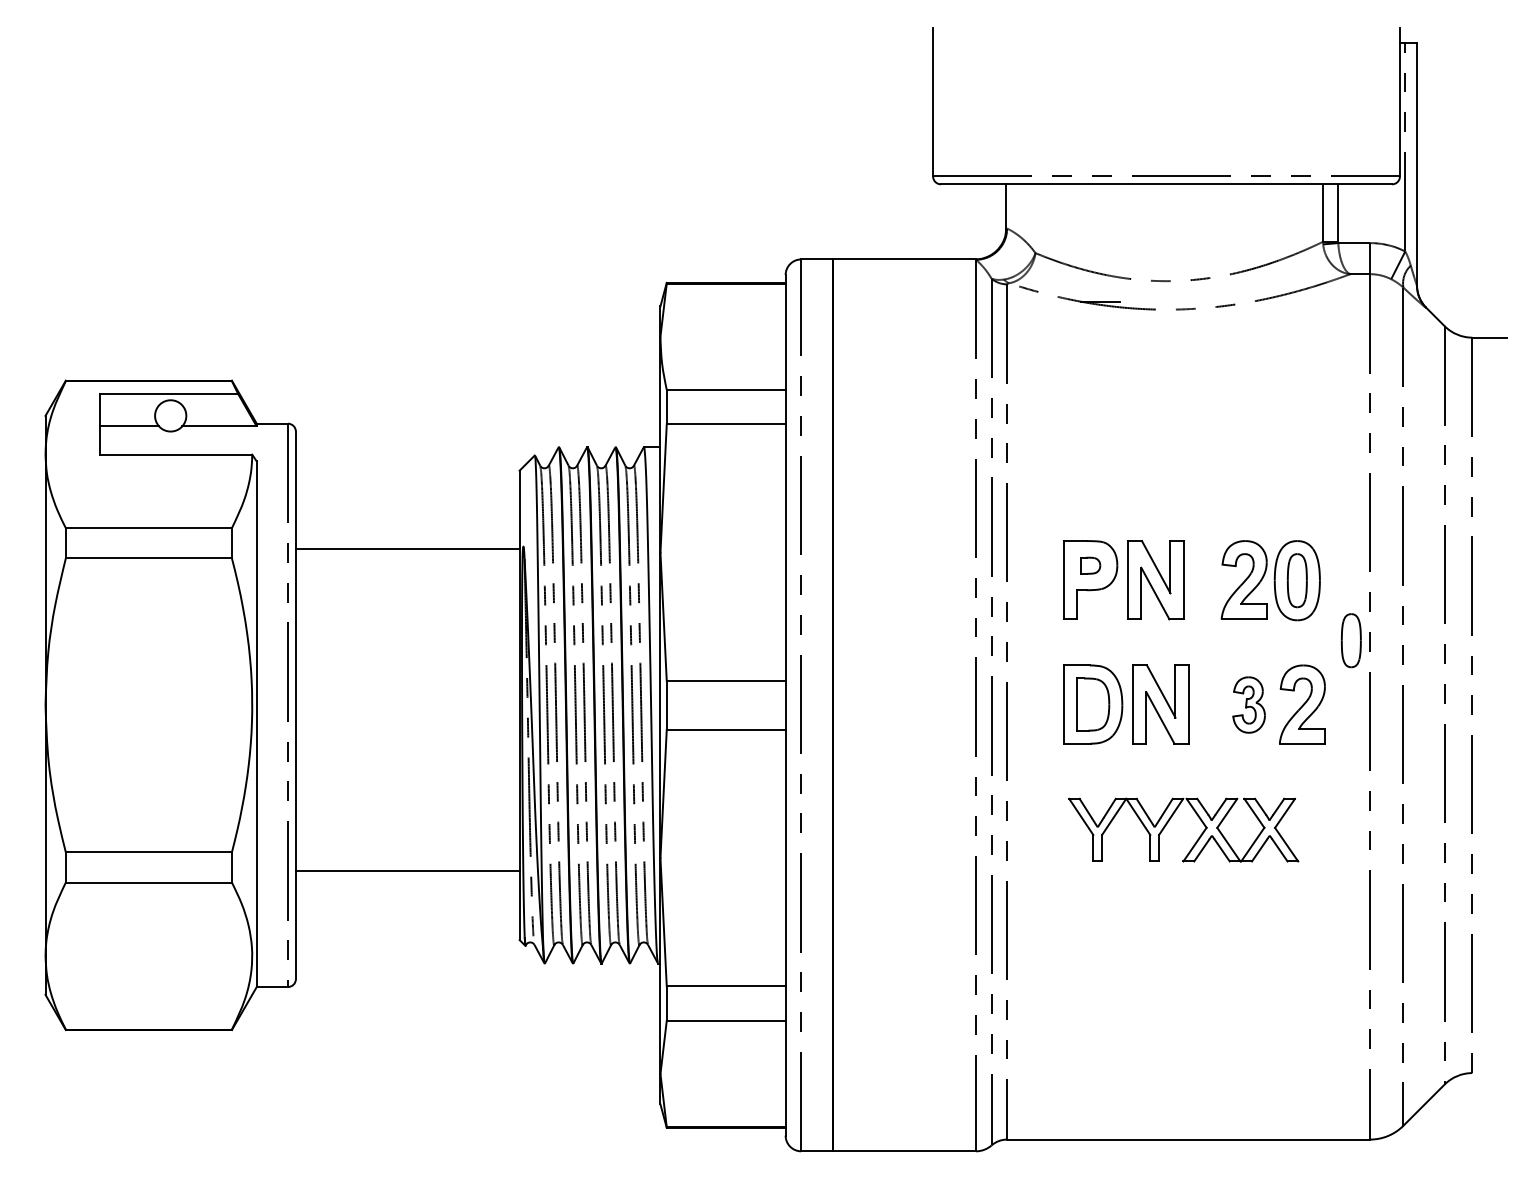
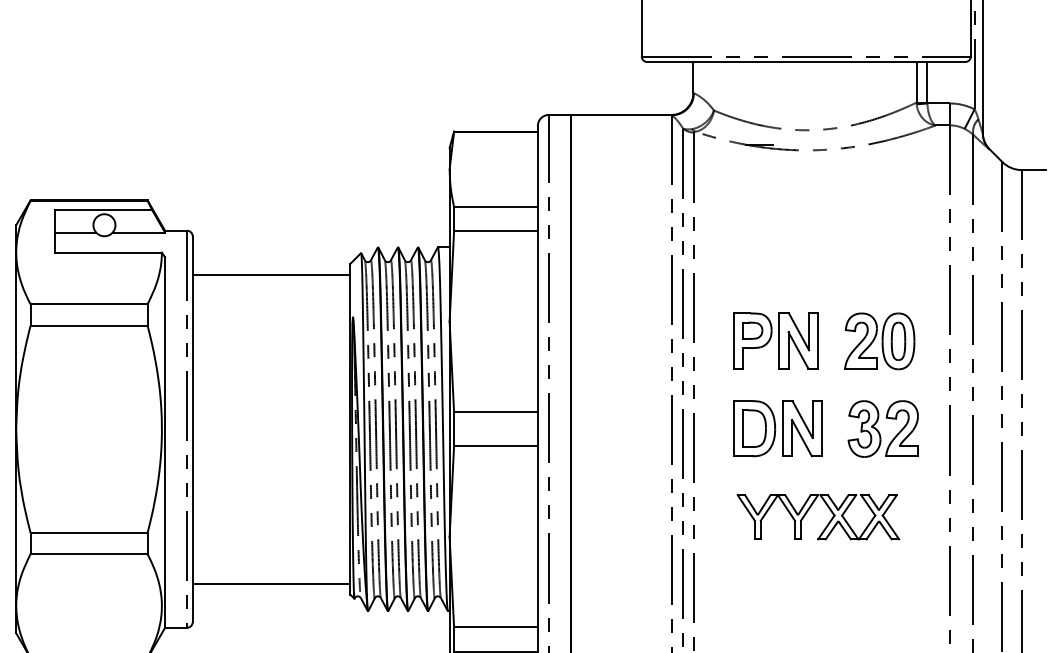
line: (407, 549) -> (271, 275), moved
part: (1090, 565) -> (752, 330), size x1.43
part: (1350, 640) -> (935, 383), removed
part: (1248, 704) -> (864, 428), size x1.43
line: (407, 871) -> (271, 583), moved

